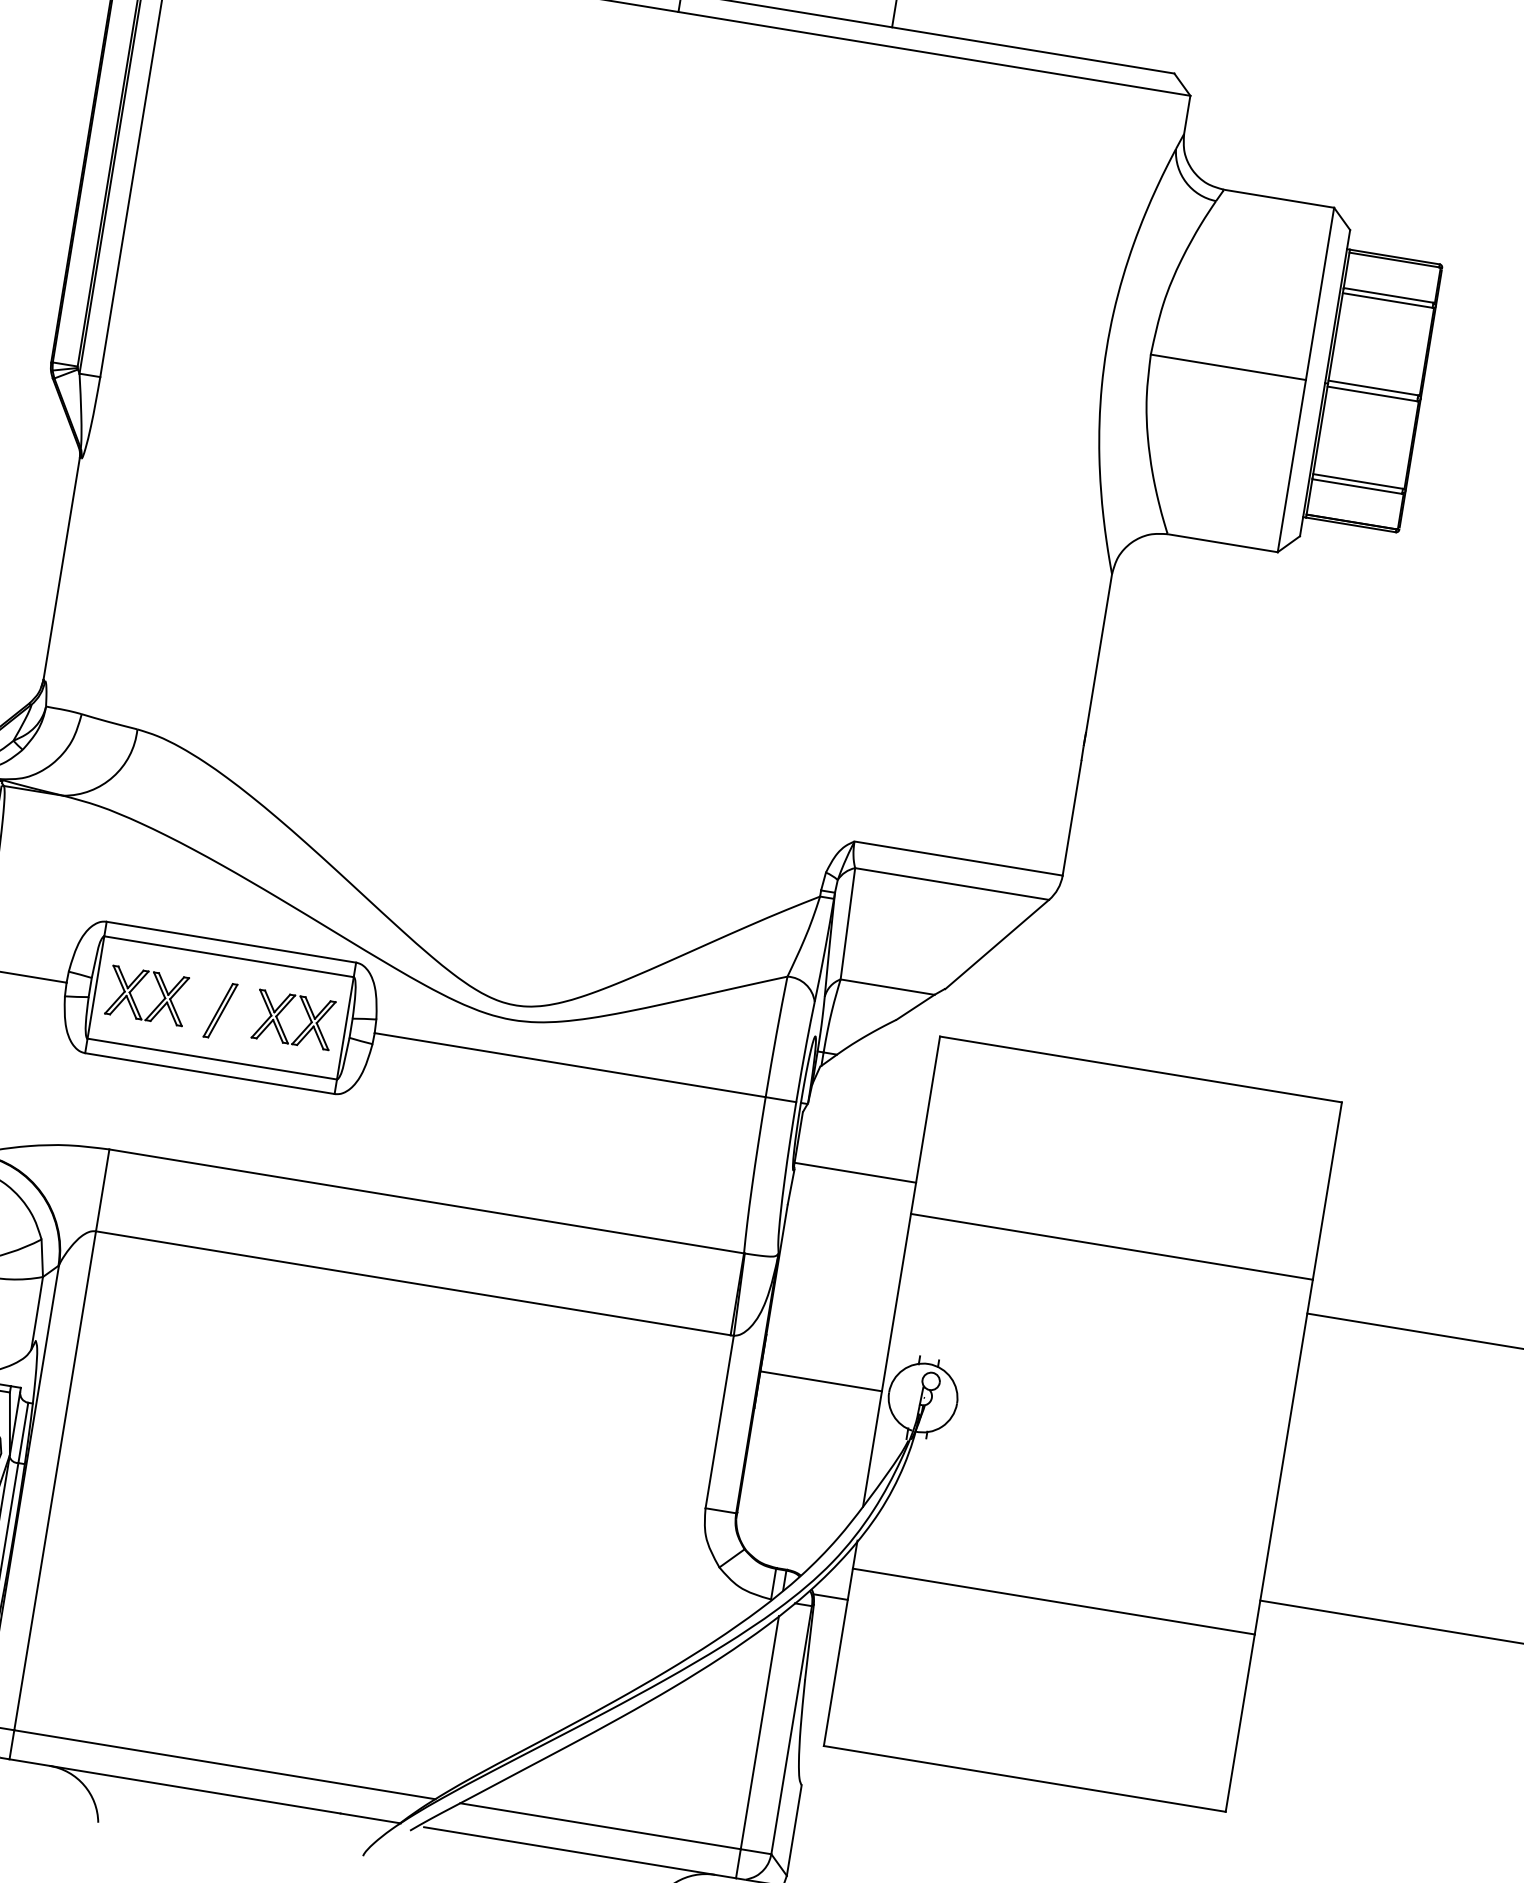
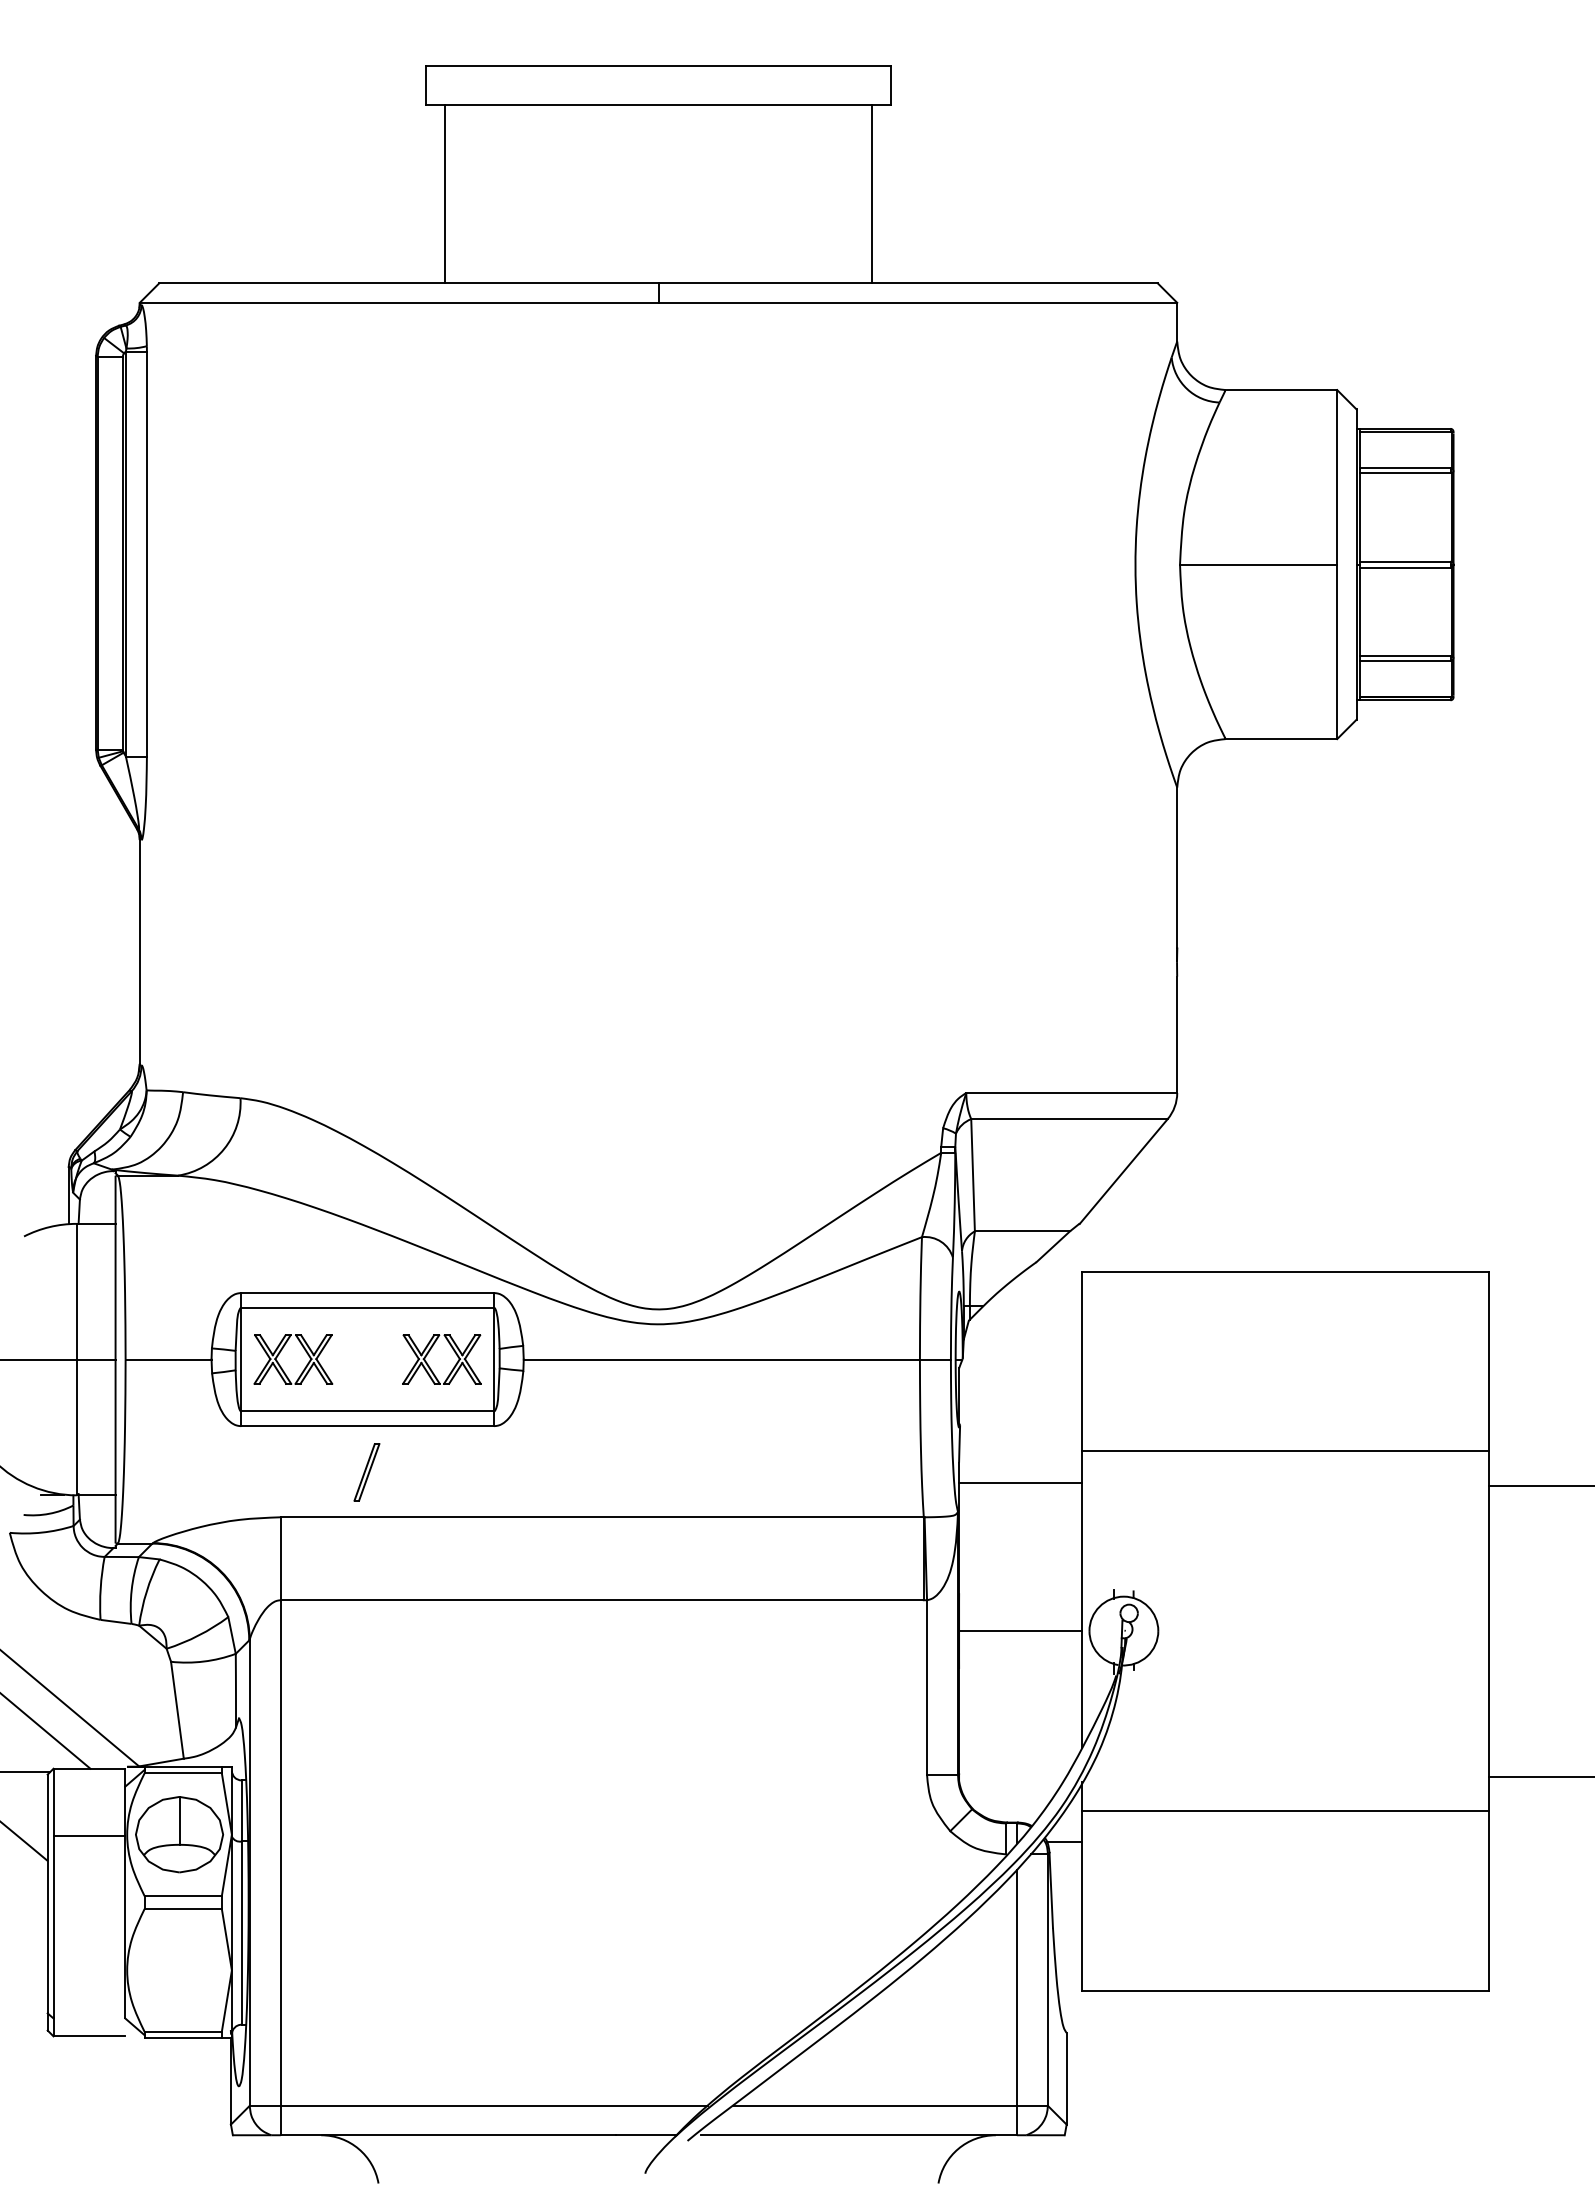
part: (220, 1010) -> (366, 1472), moved
line: (855, 1172) -> (1020, 1482), moved

